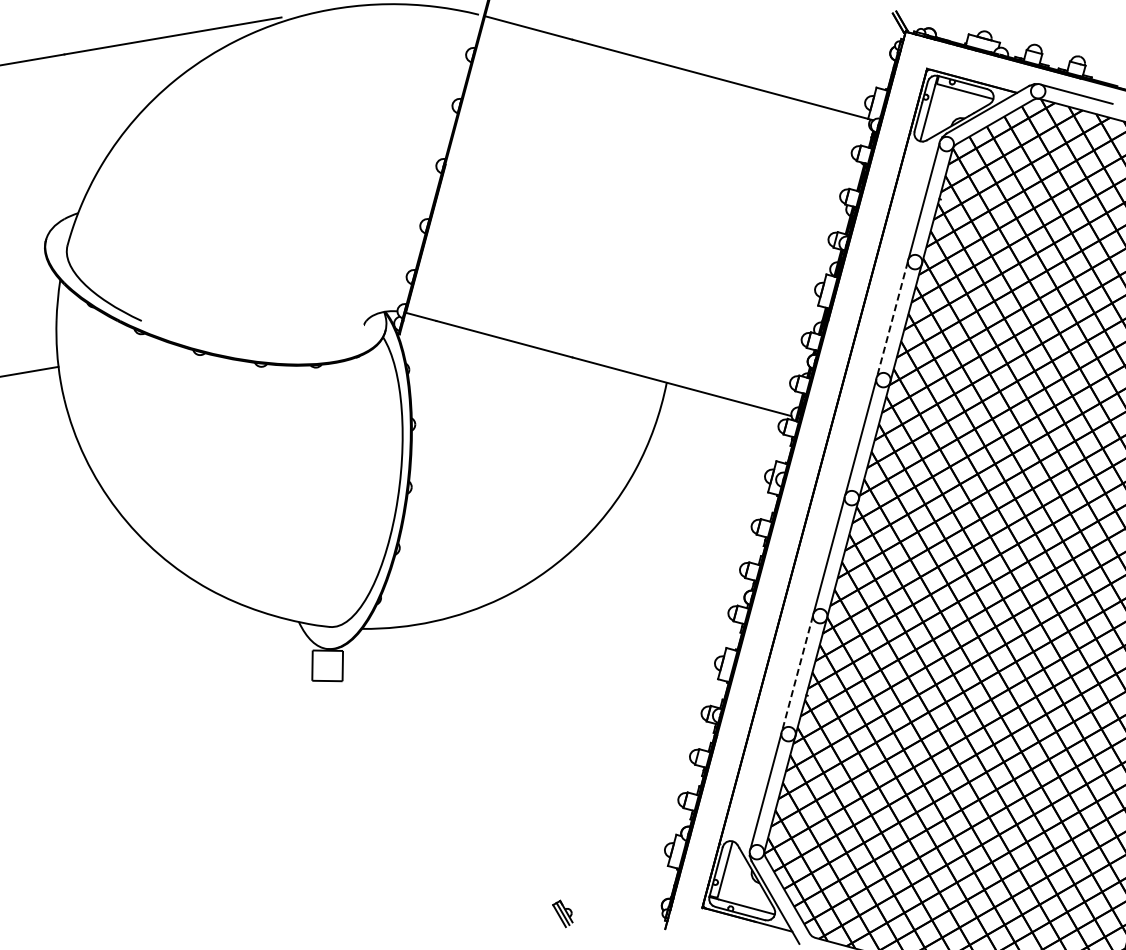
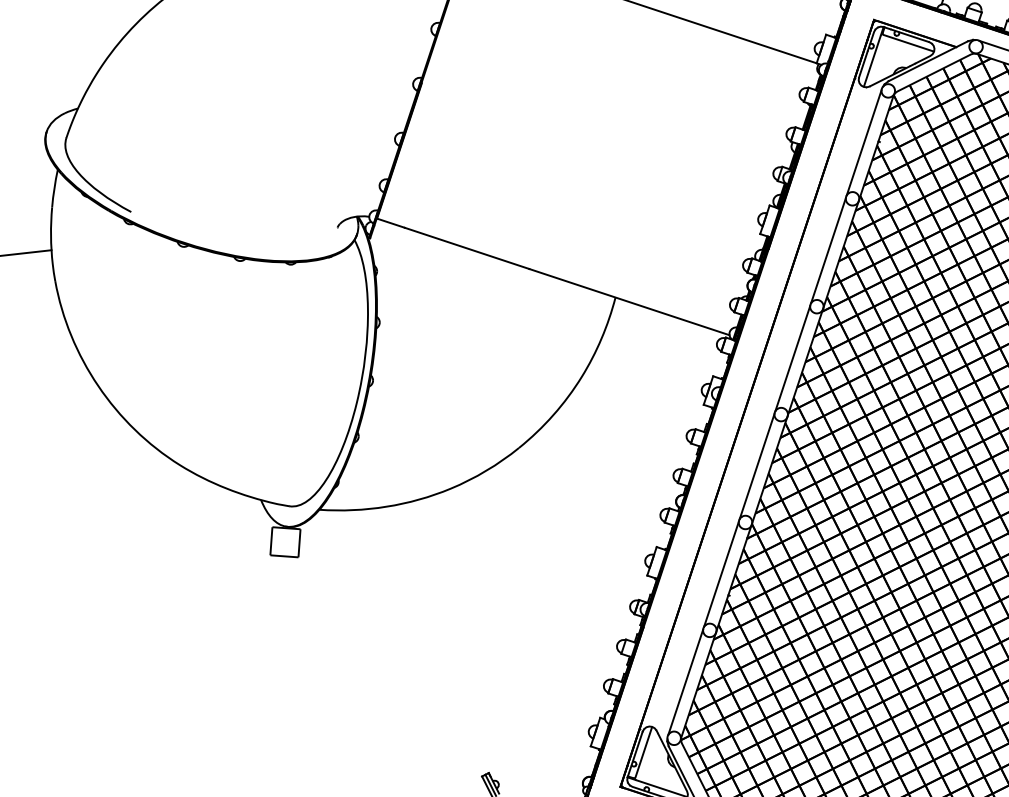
line: (892, 319) -> (828, 250), dashed -> solid
line: (797, 673) -> (721, 574), dashed -> solid

